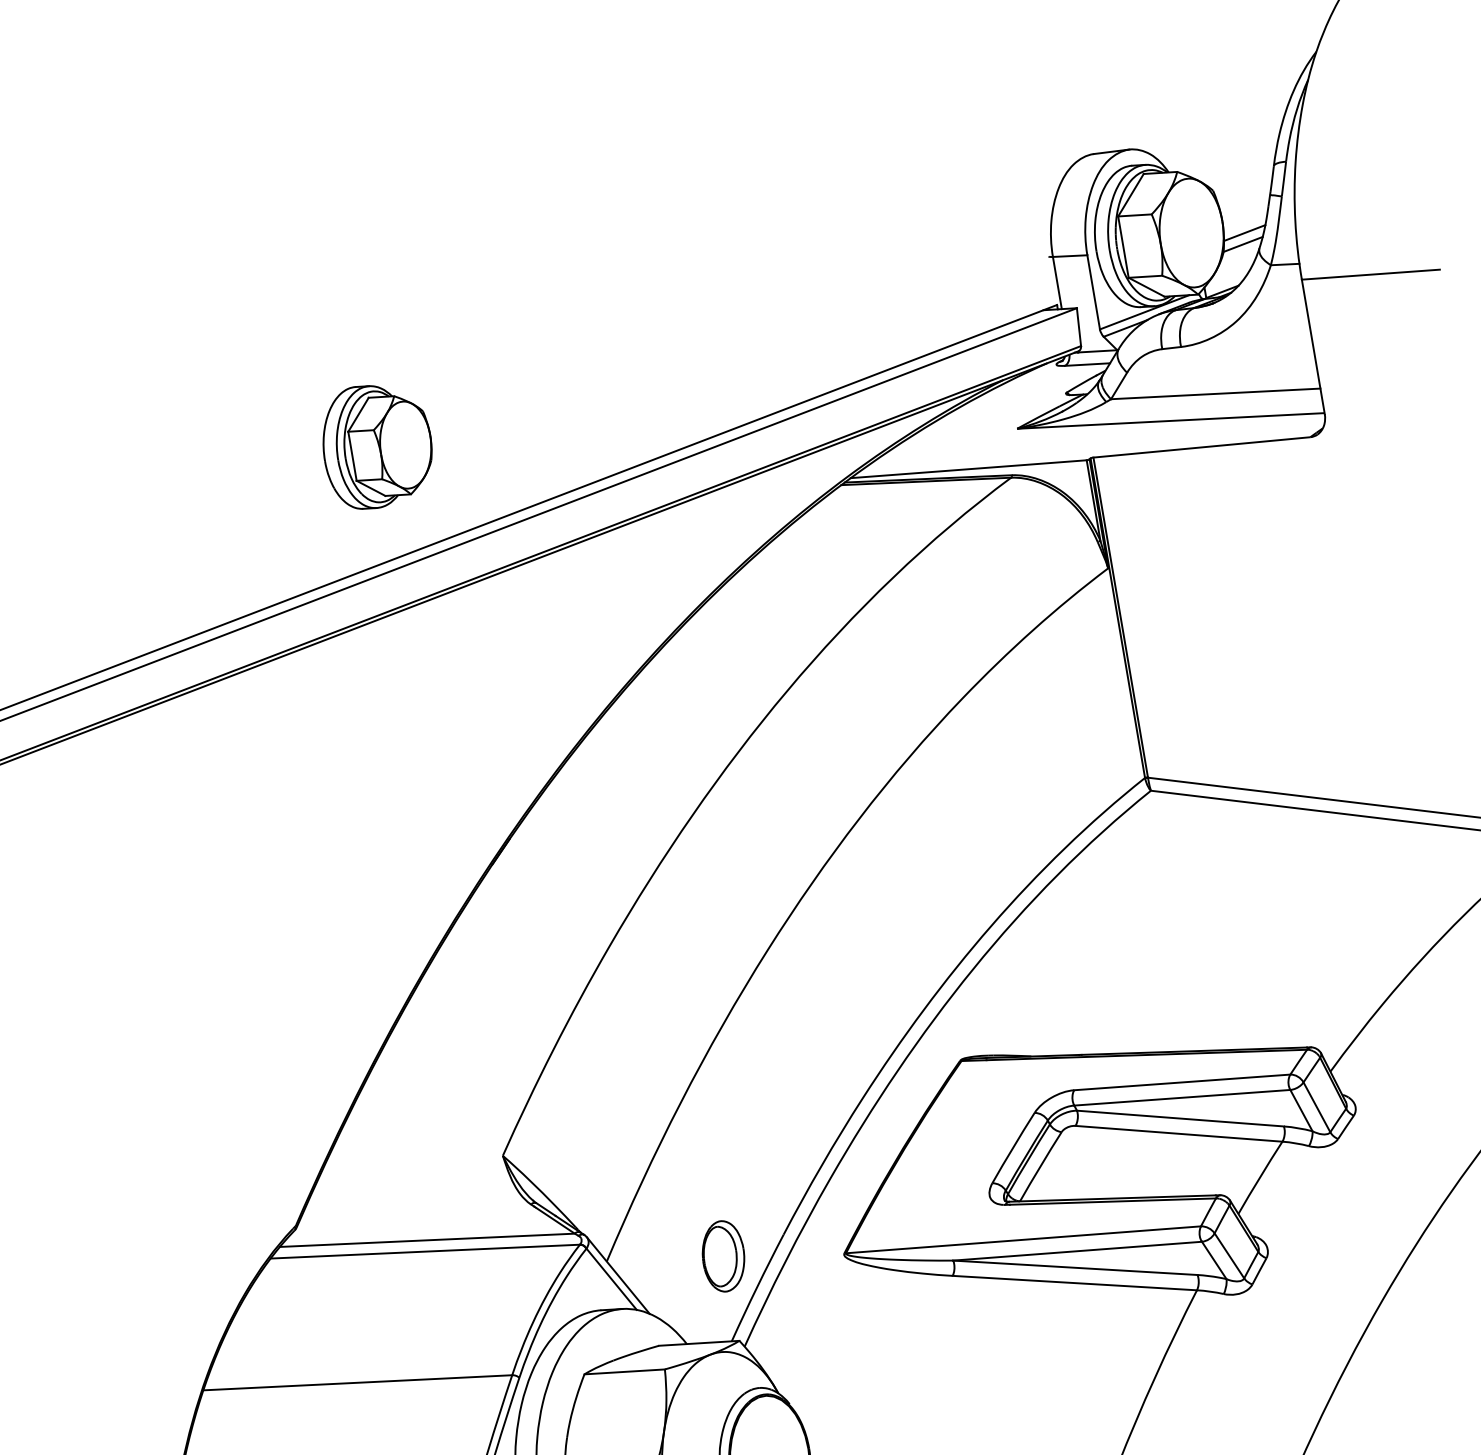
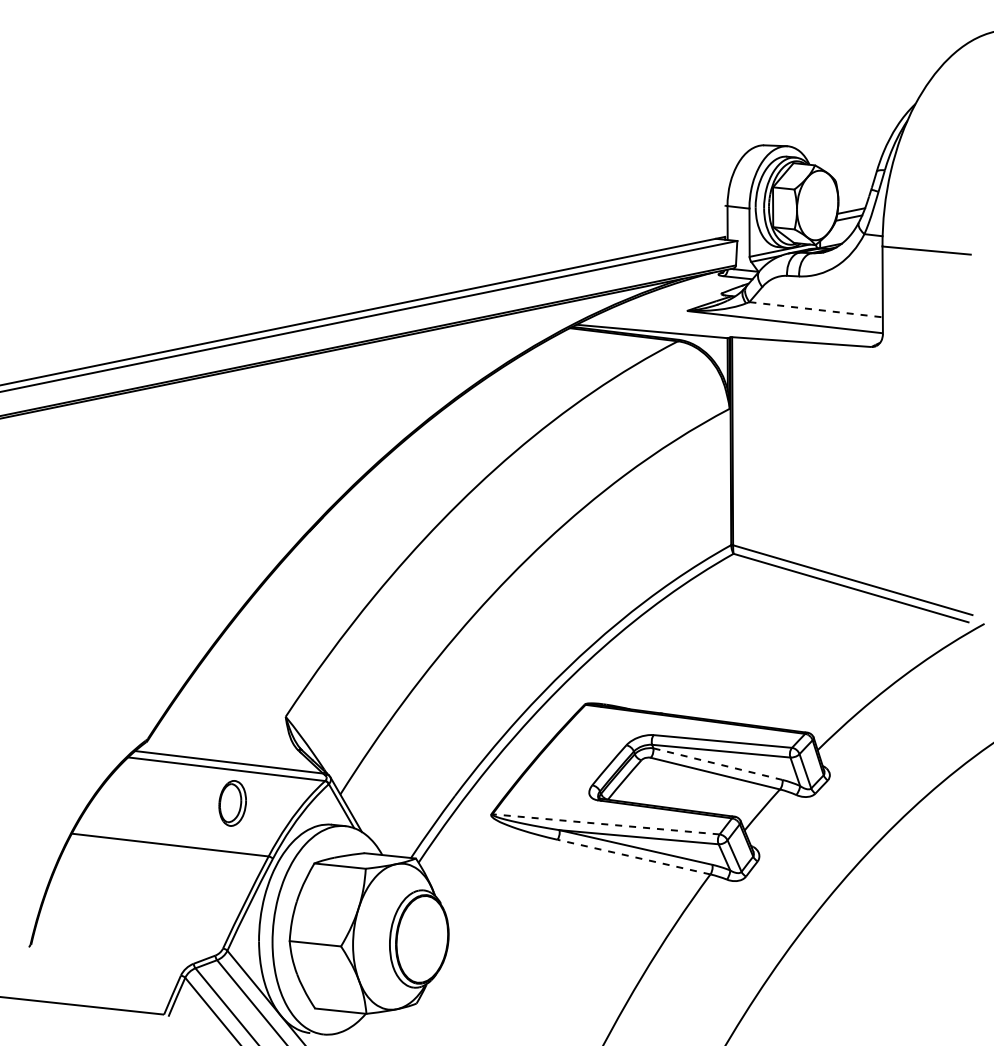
line: (1216, 393) -> (816, 309), solid -> dashed
part: (377, 445) -> (280, 254), removed
line: (1179, 1119) -> (717, 764), solid -> dashed
line: (1022, 1240) -> (605, 824), solid -> dashed
part: (723, 1256) -> (232, 803), moved
line: (1073, 1282) -> (633, 856), solid -> dashed

